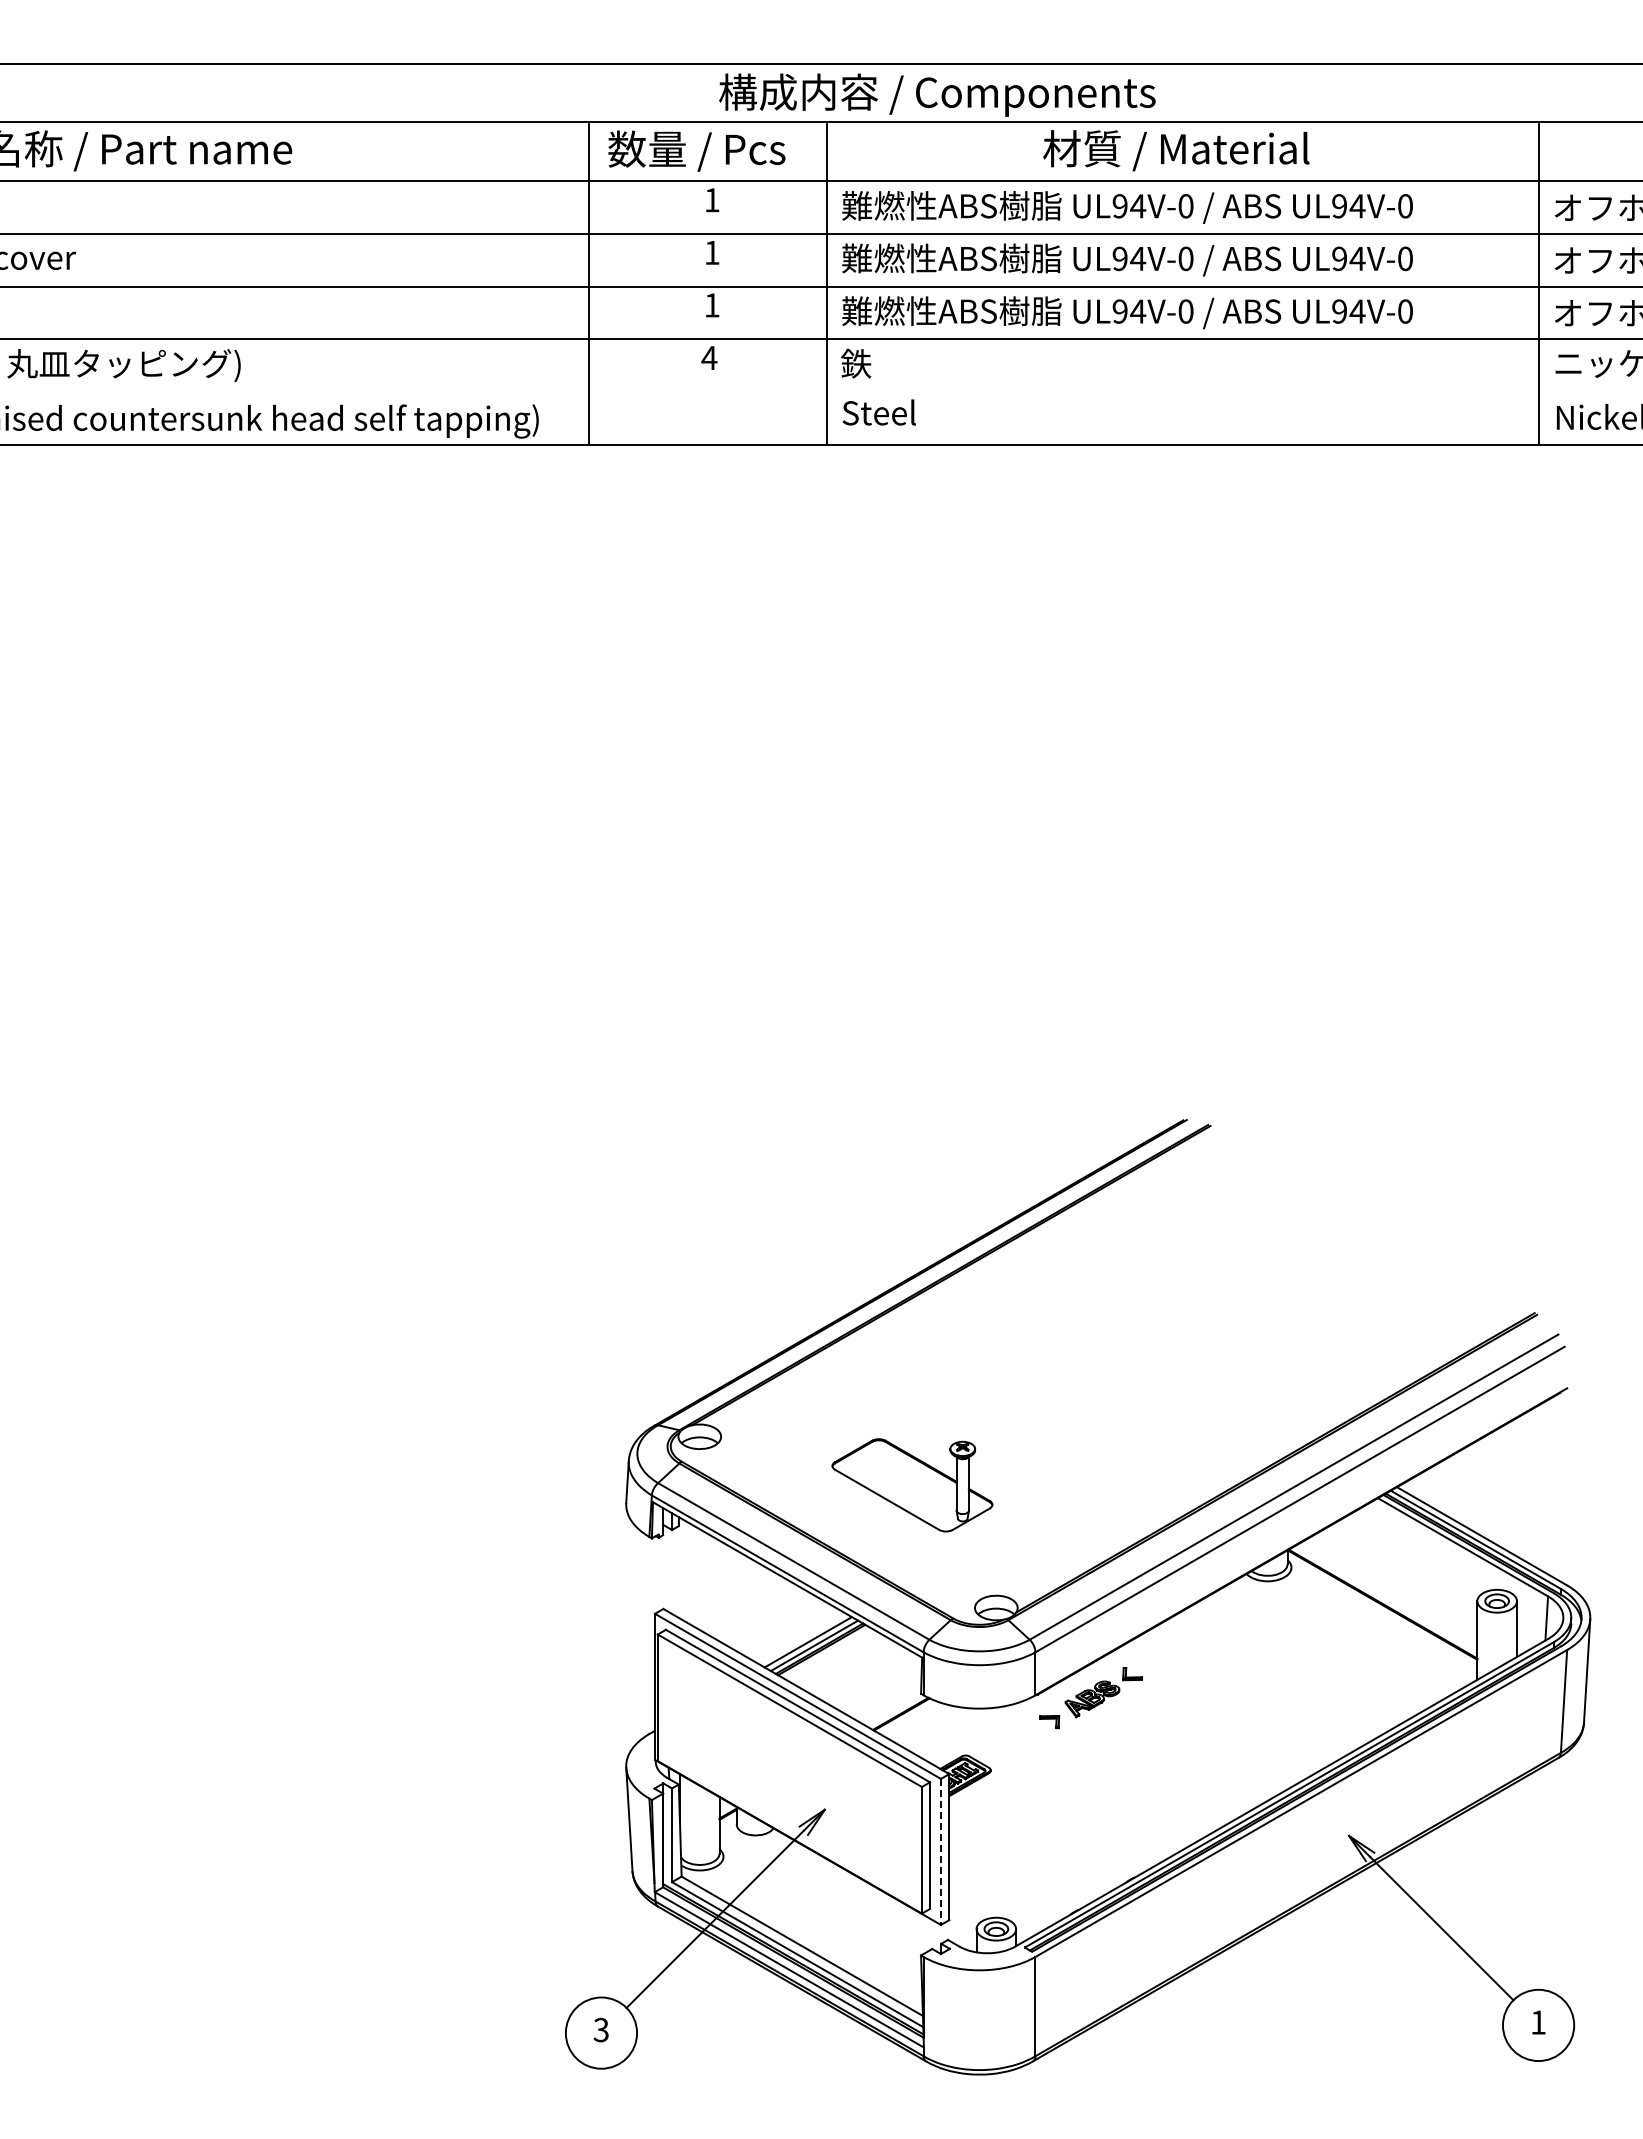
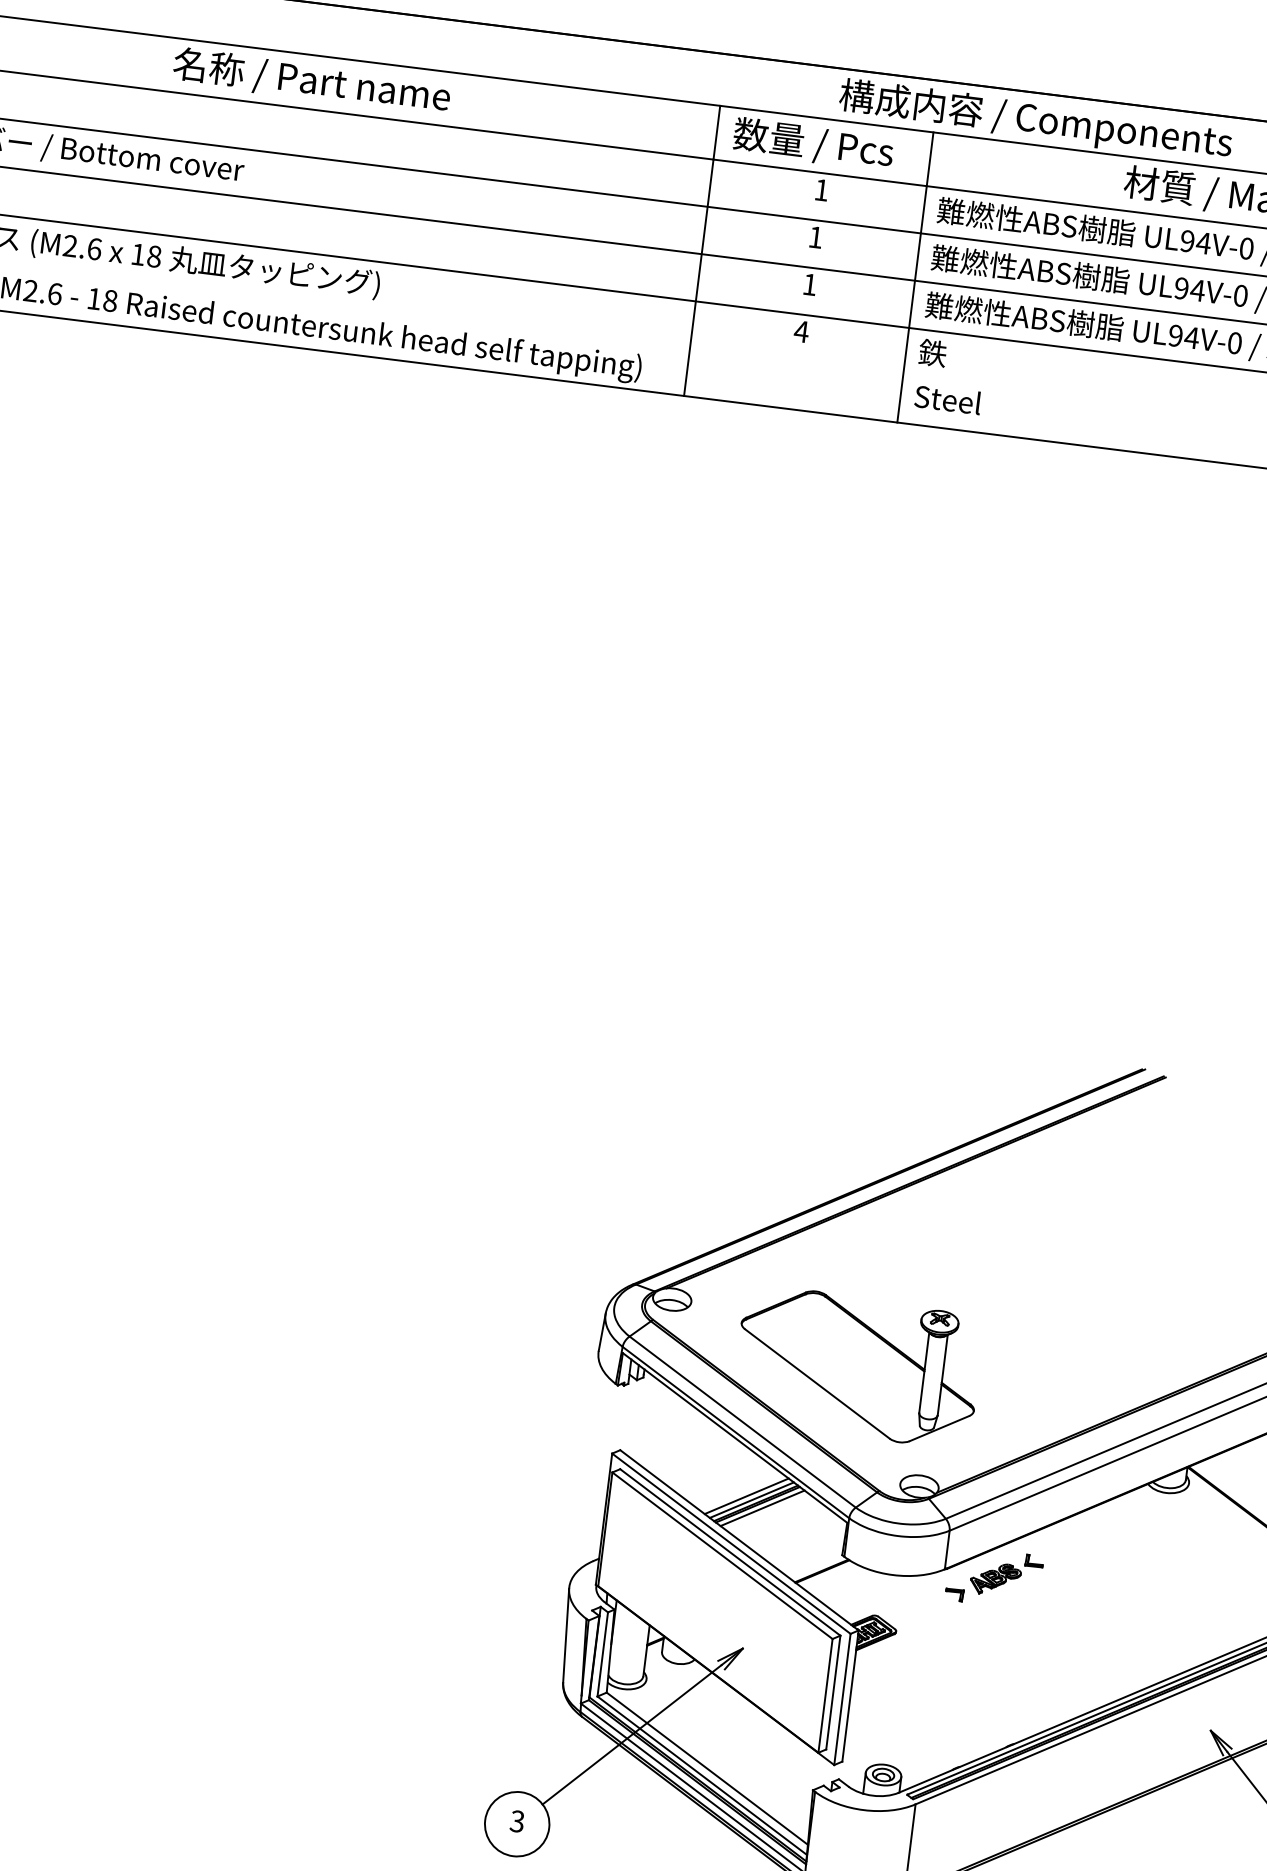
part: (912, 1485) -> (857, 1367), size x1.67
line: (826, 1653) -> (761, 1508), added
line: (940, 1852) -> (841, 1699), dashed -> solid

